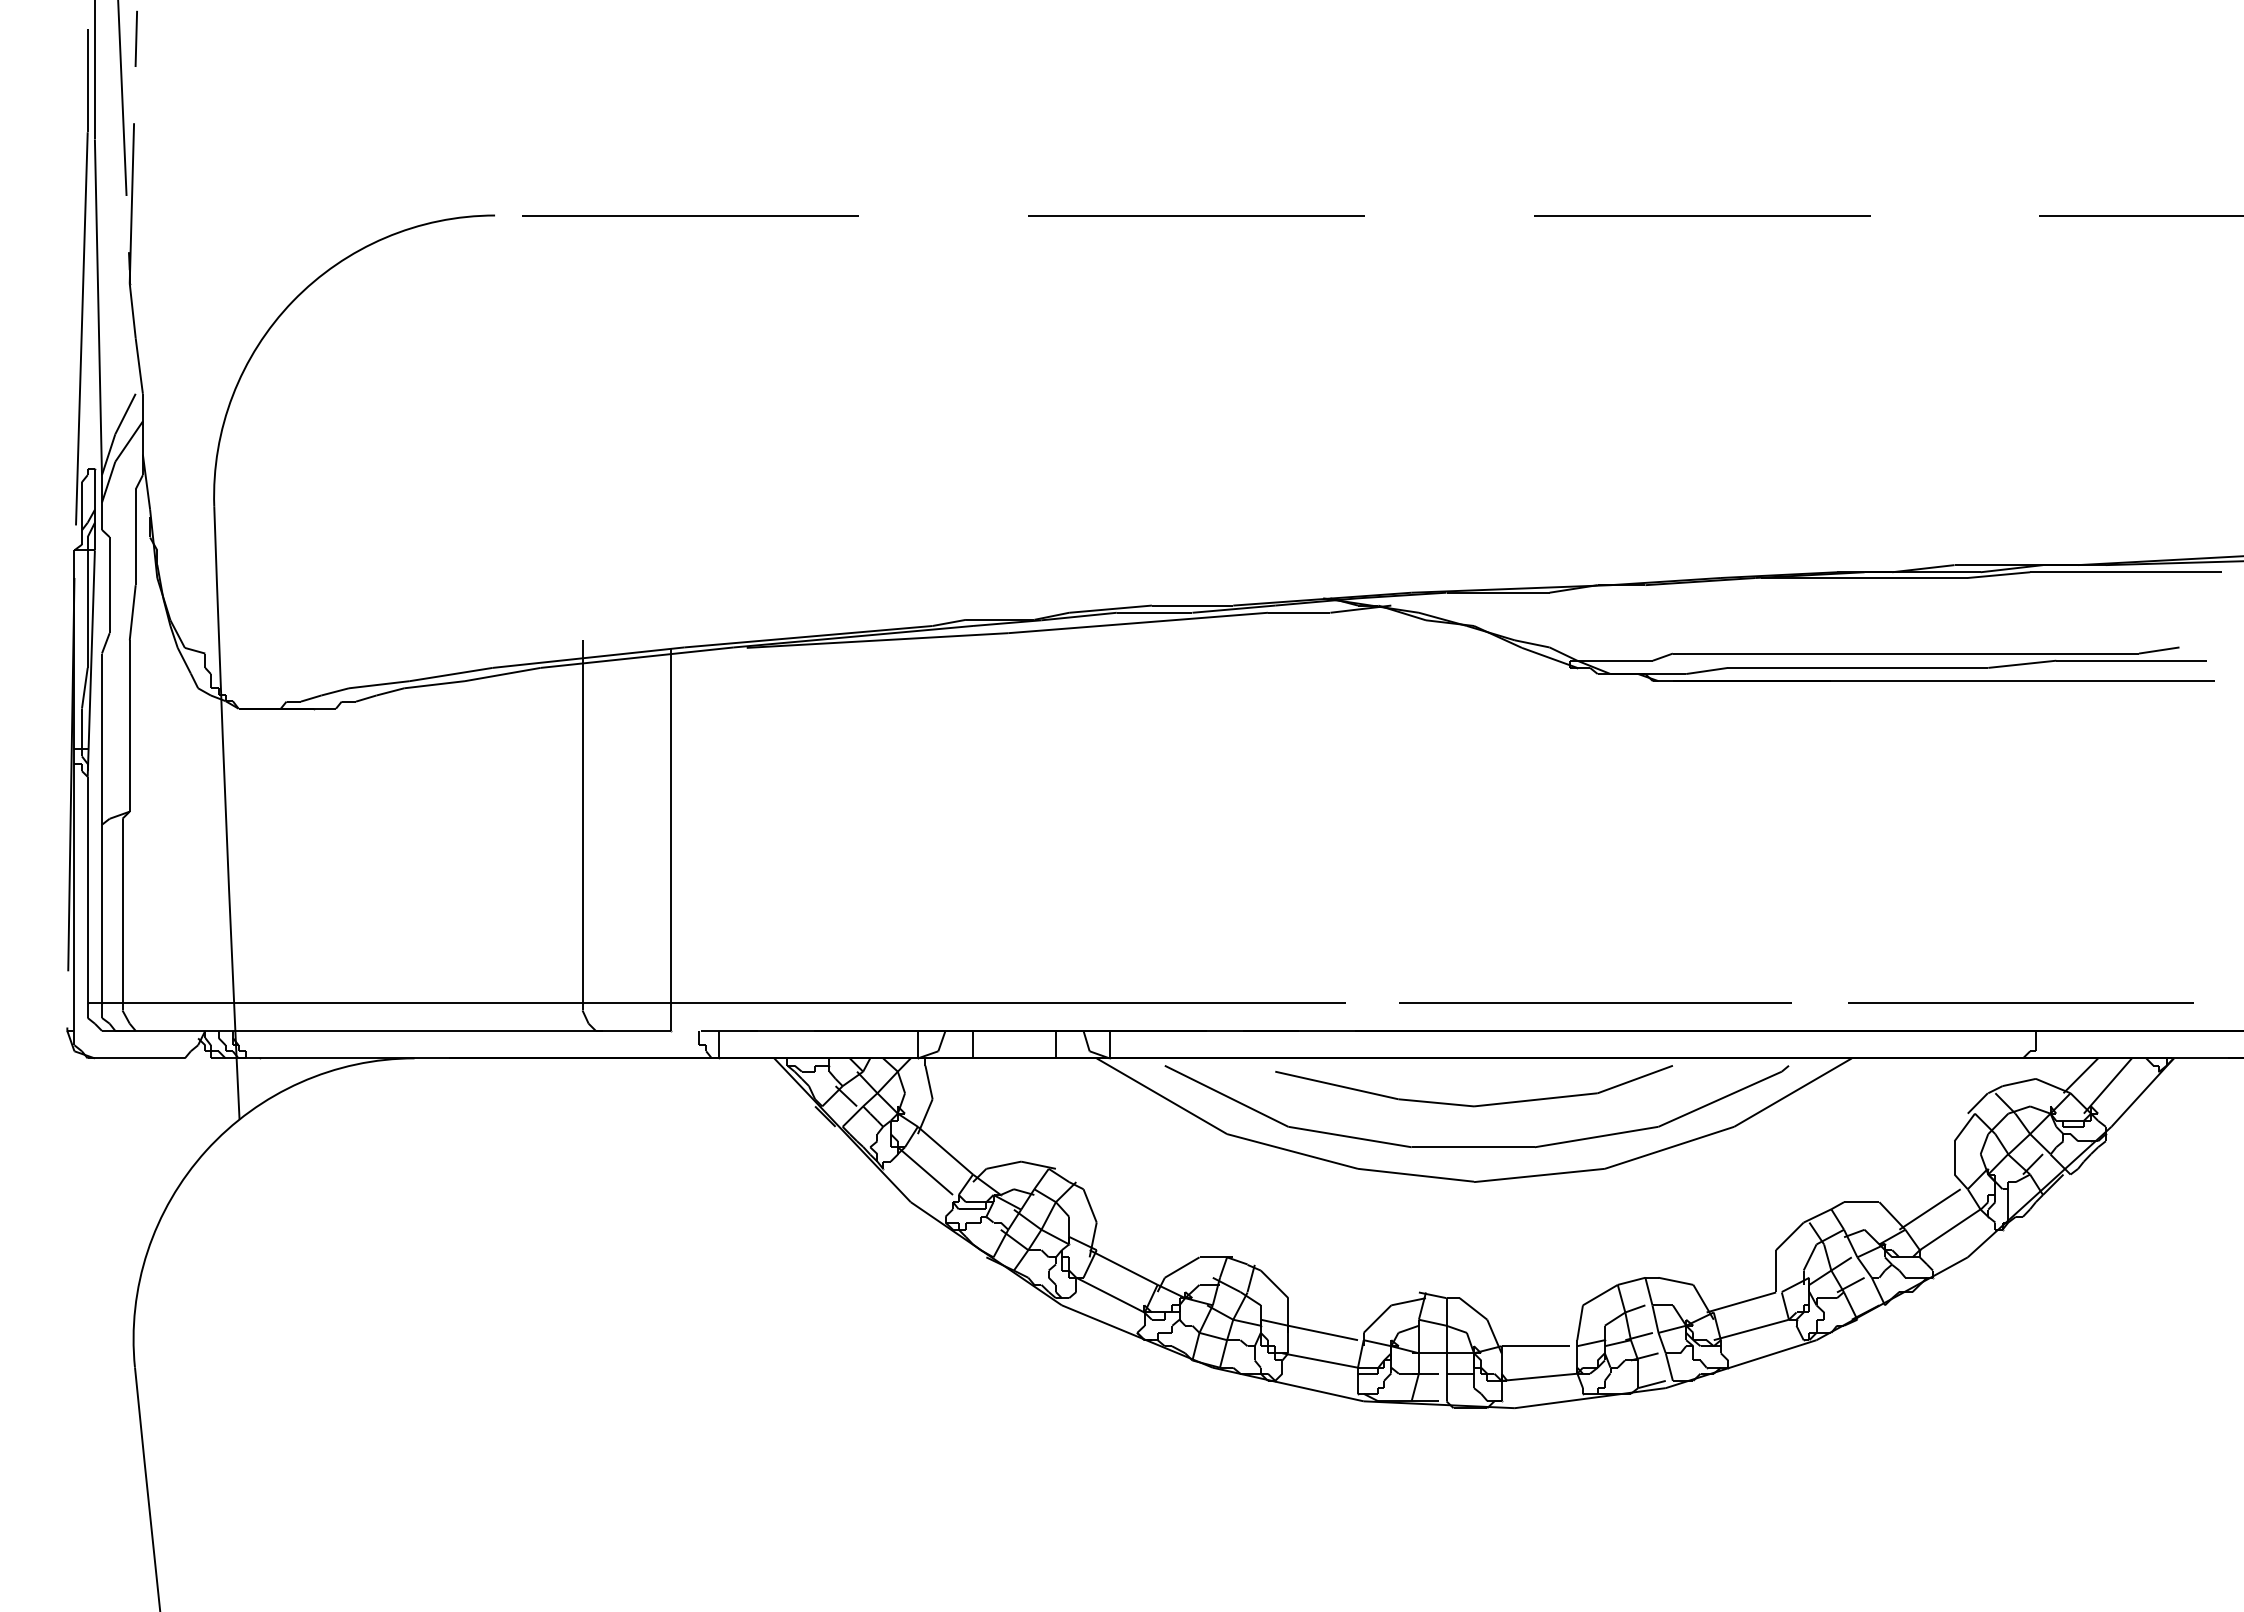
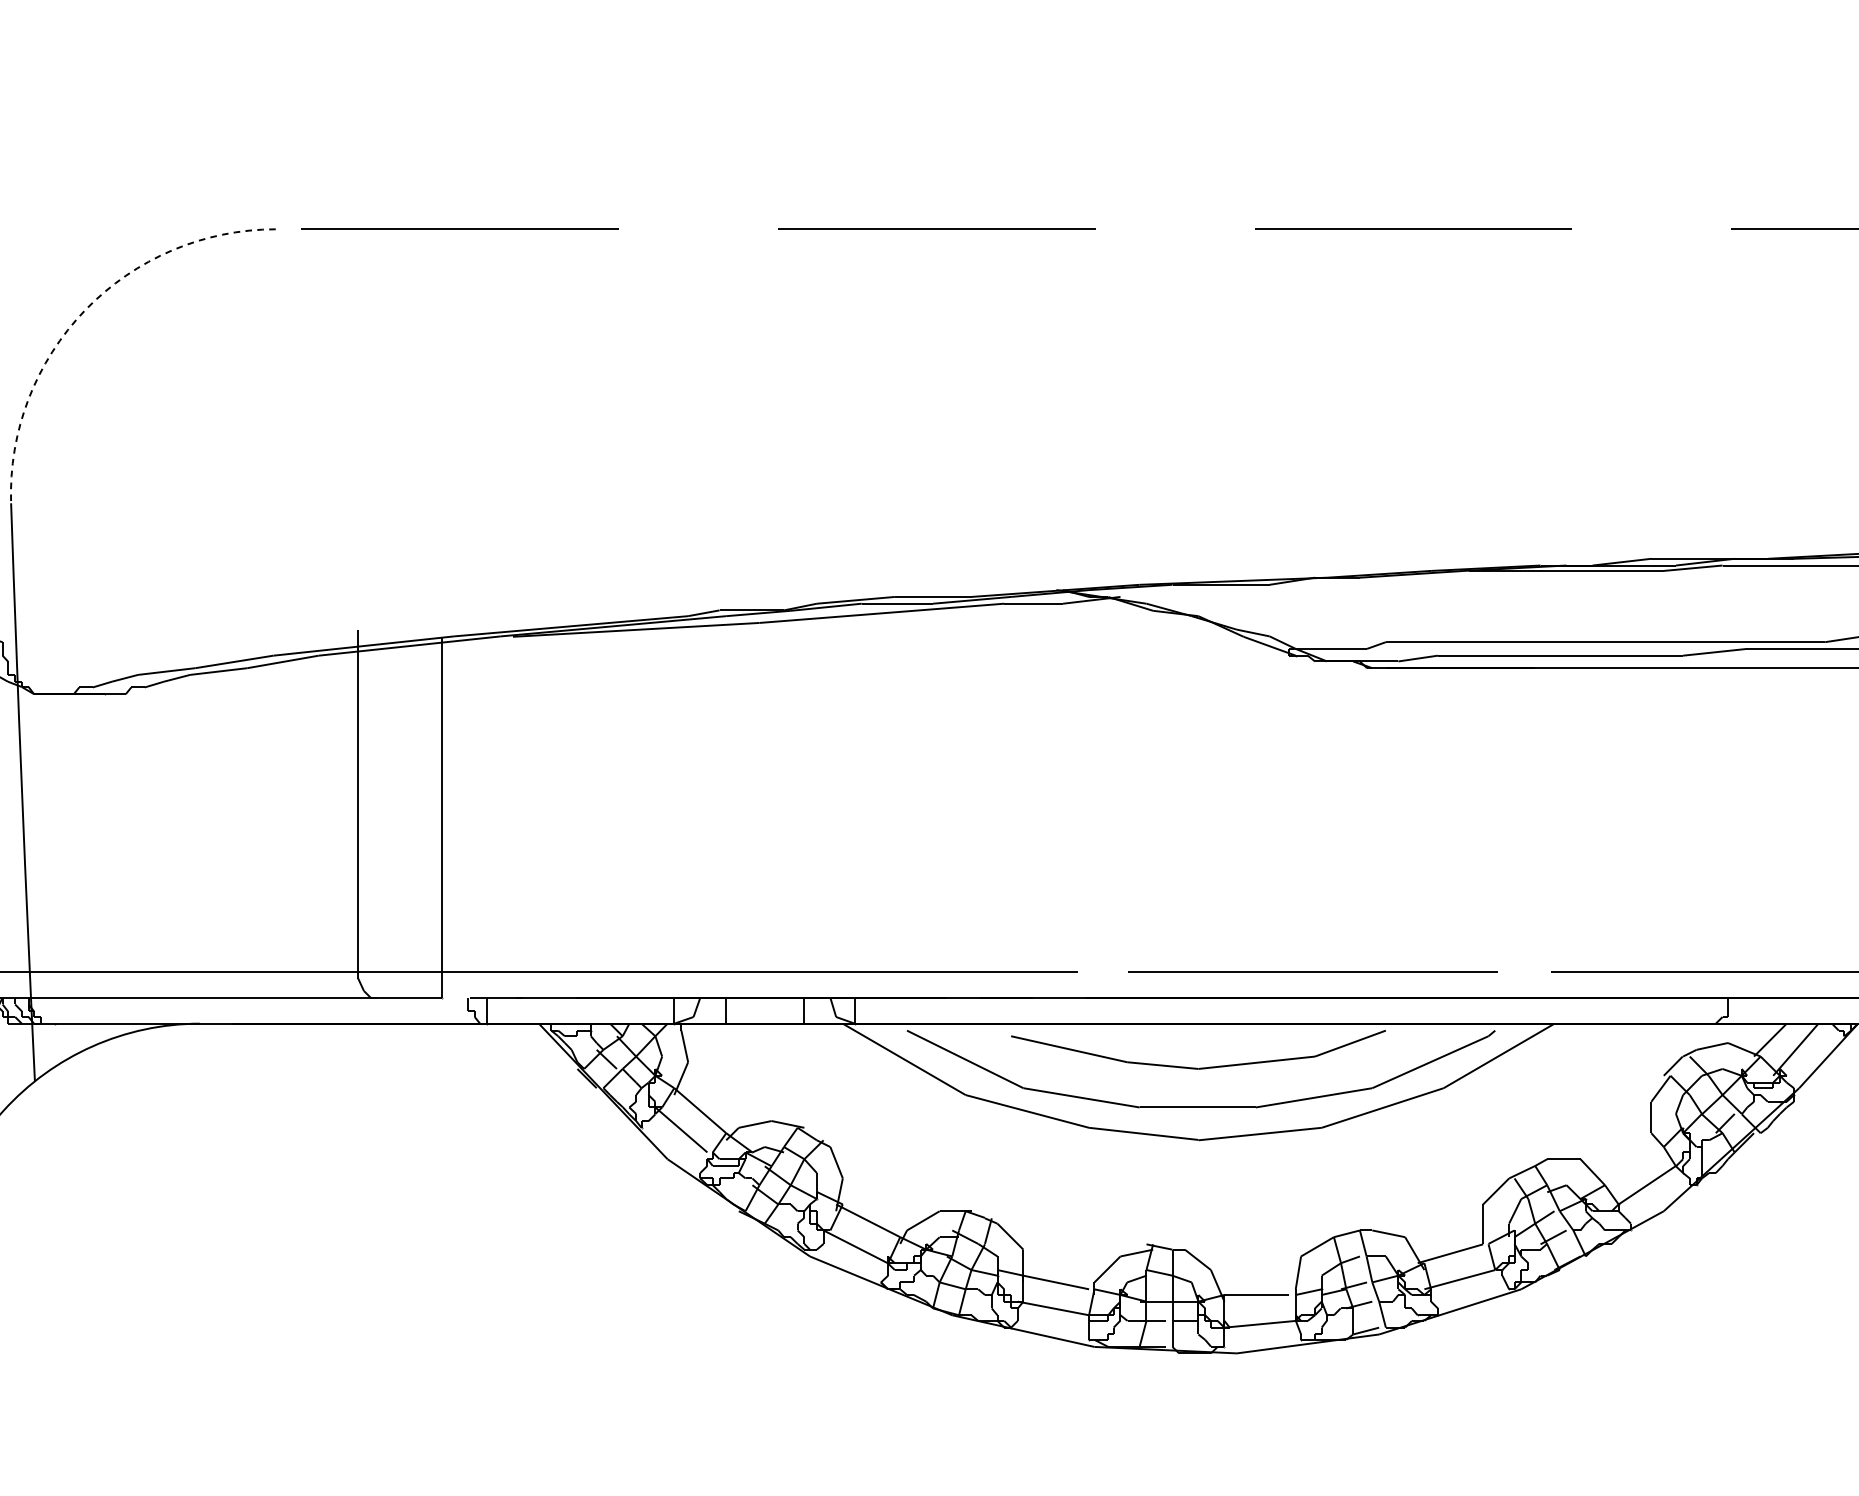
arc: (293, 301) -> (85, 310), solid -> dashed
line: (1929, 1209) -> (1627, 1166), removed

